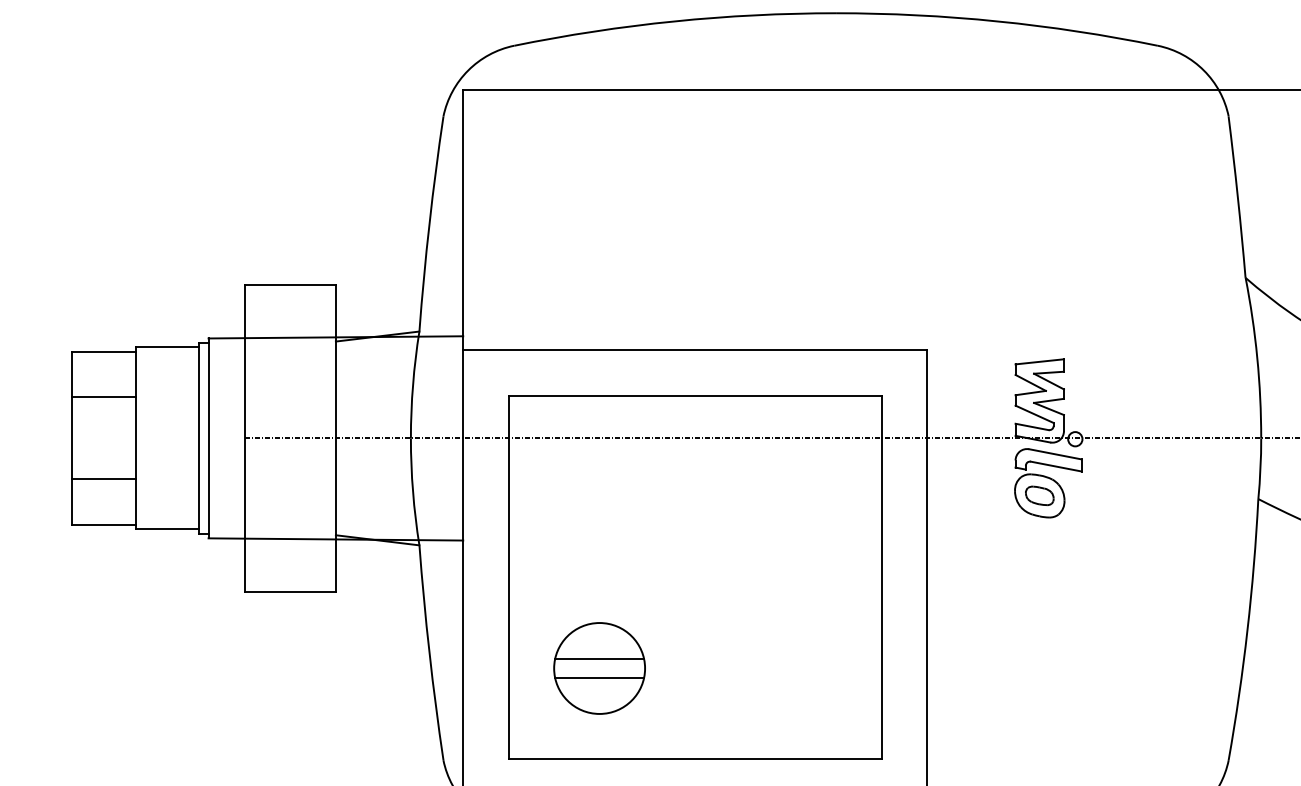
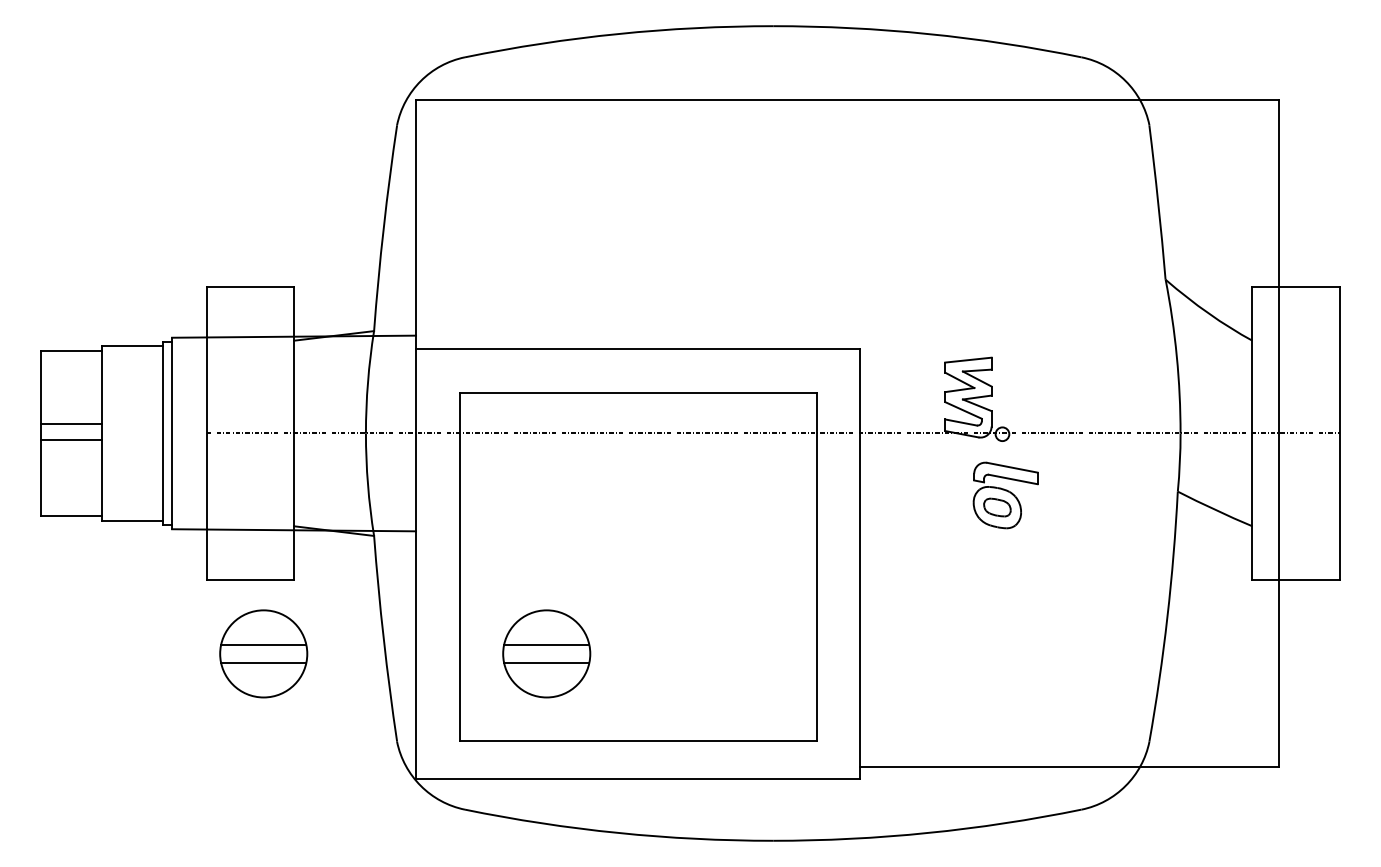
line: (103, 397) -> (71, 424), moved
line: (103, 479) -> (71, 439), moved
part: (1048, 483) -> (1005, 495), moved
part: (303, 668) -> (263, 653), added

